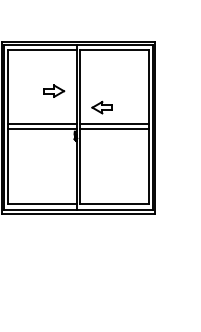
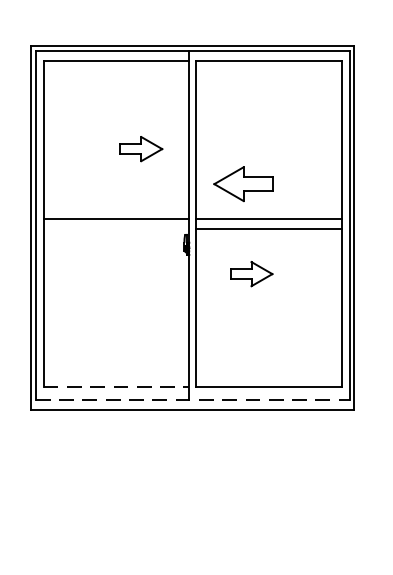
part: (101, 107) -> (241, 183), size x1.4
line: (42, 129) -> (116, 230), removed
part: (106, 149) -> (252, 272), added
line: (42, 203) -> (116, 387), solid -> dashed
line: (78, 209) -> (192, 399), solid -> dashed

